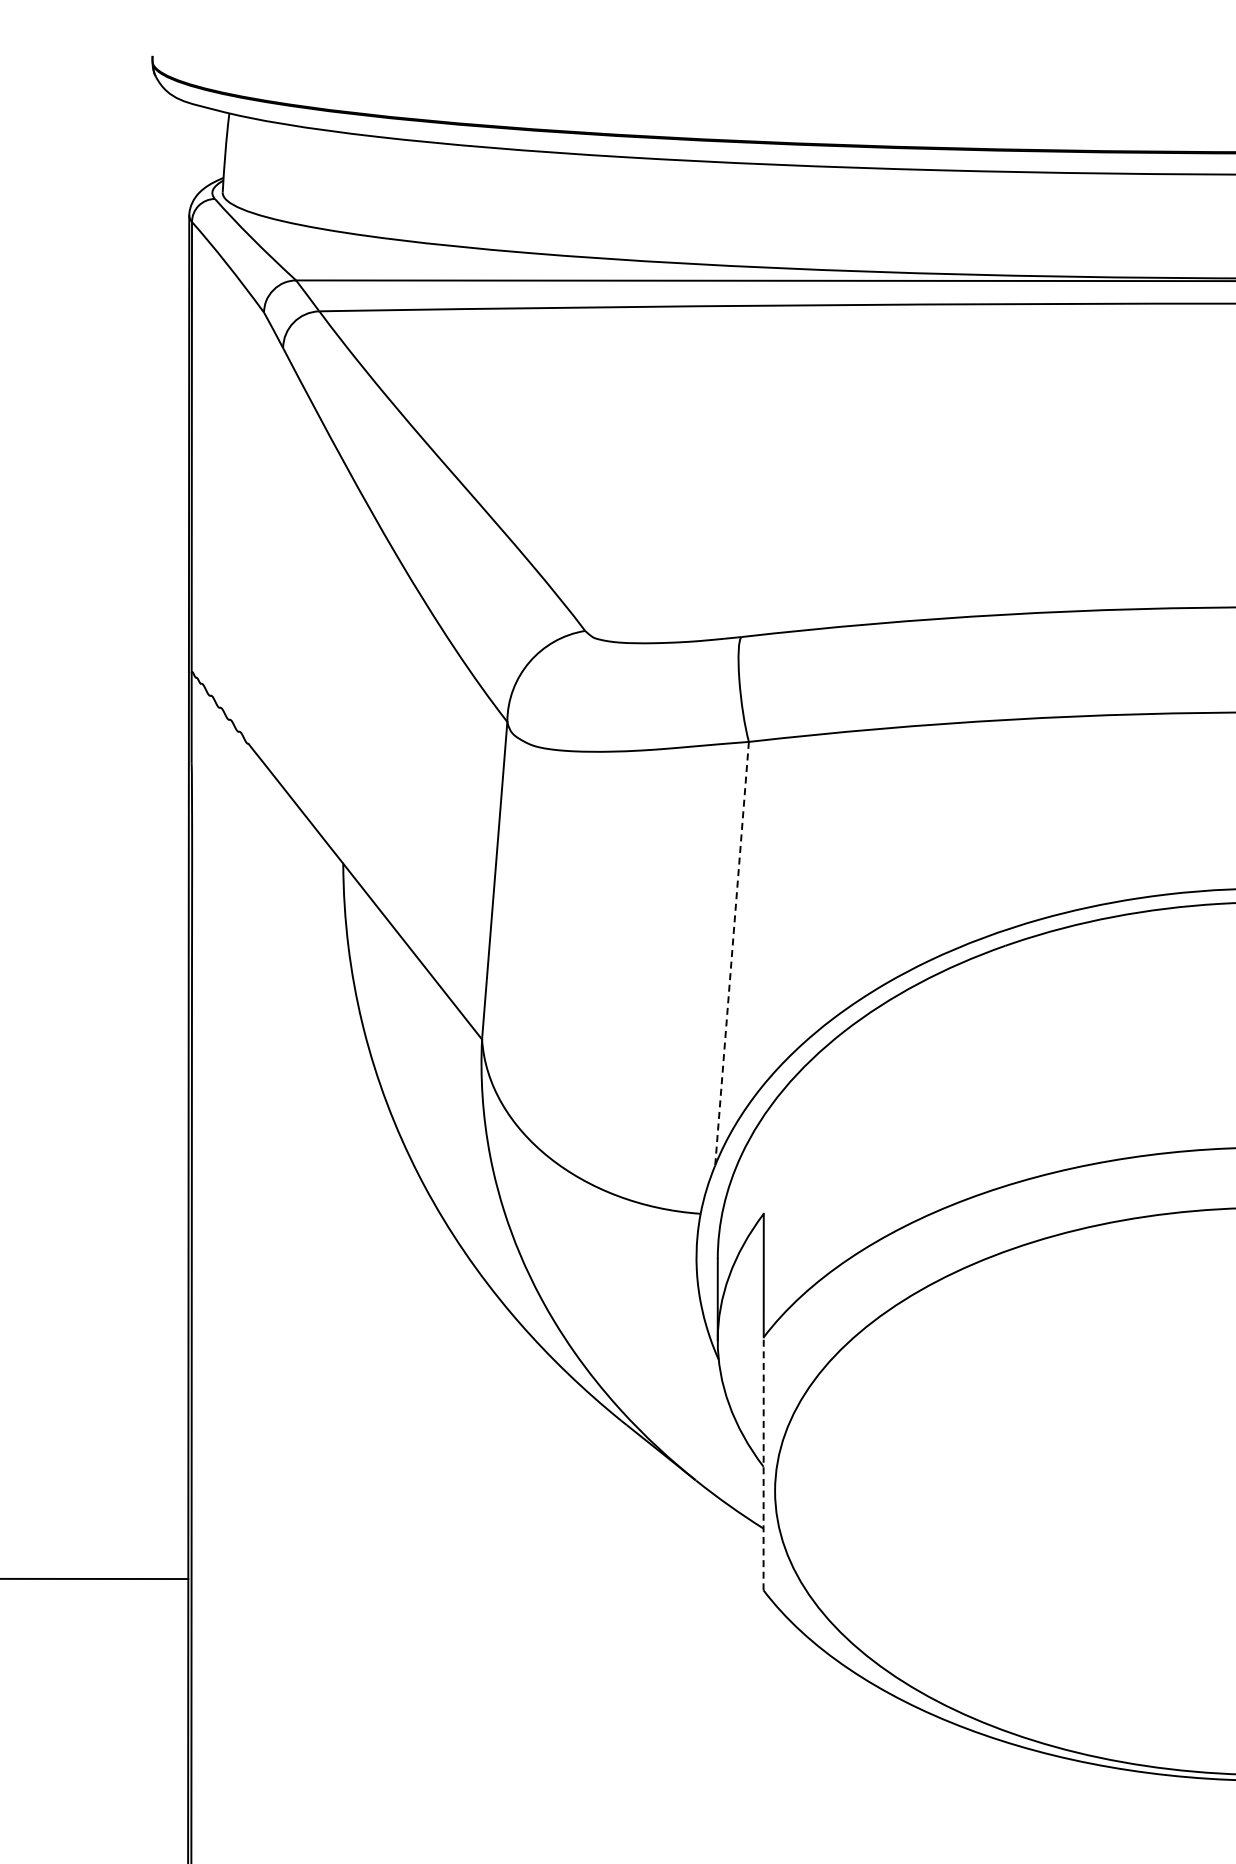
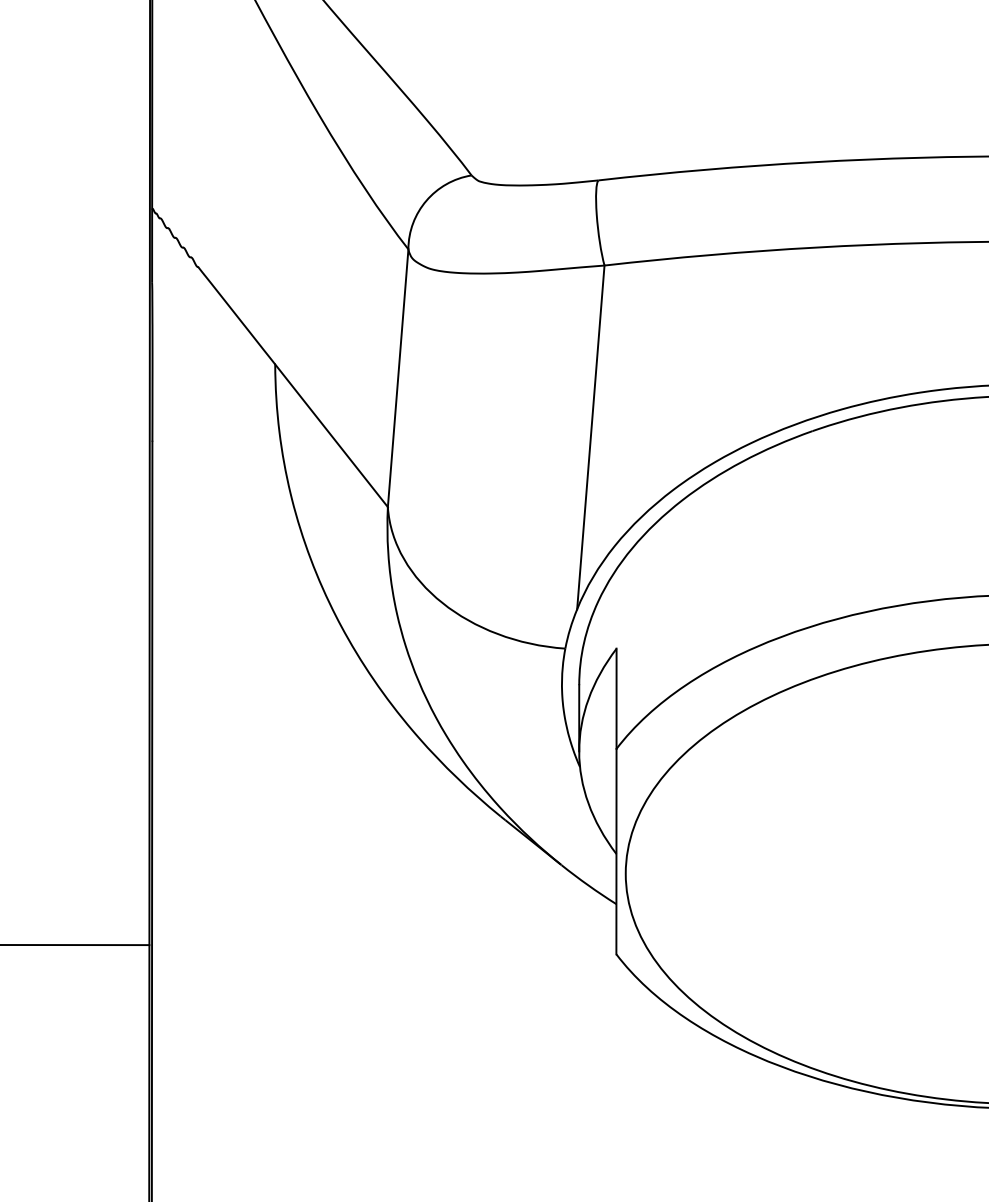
line: (732, 954) -> (591, 438), dashed -> solid
line: (763, 1463) -> (616, 851), dashed -> solid

